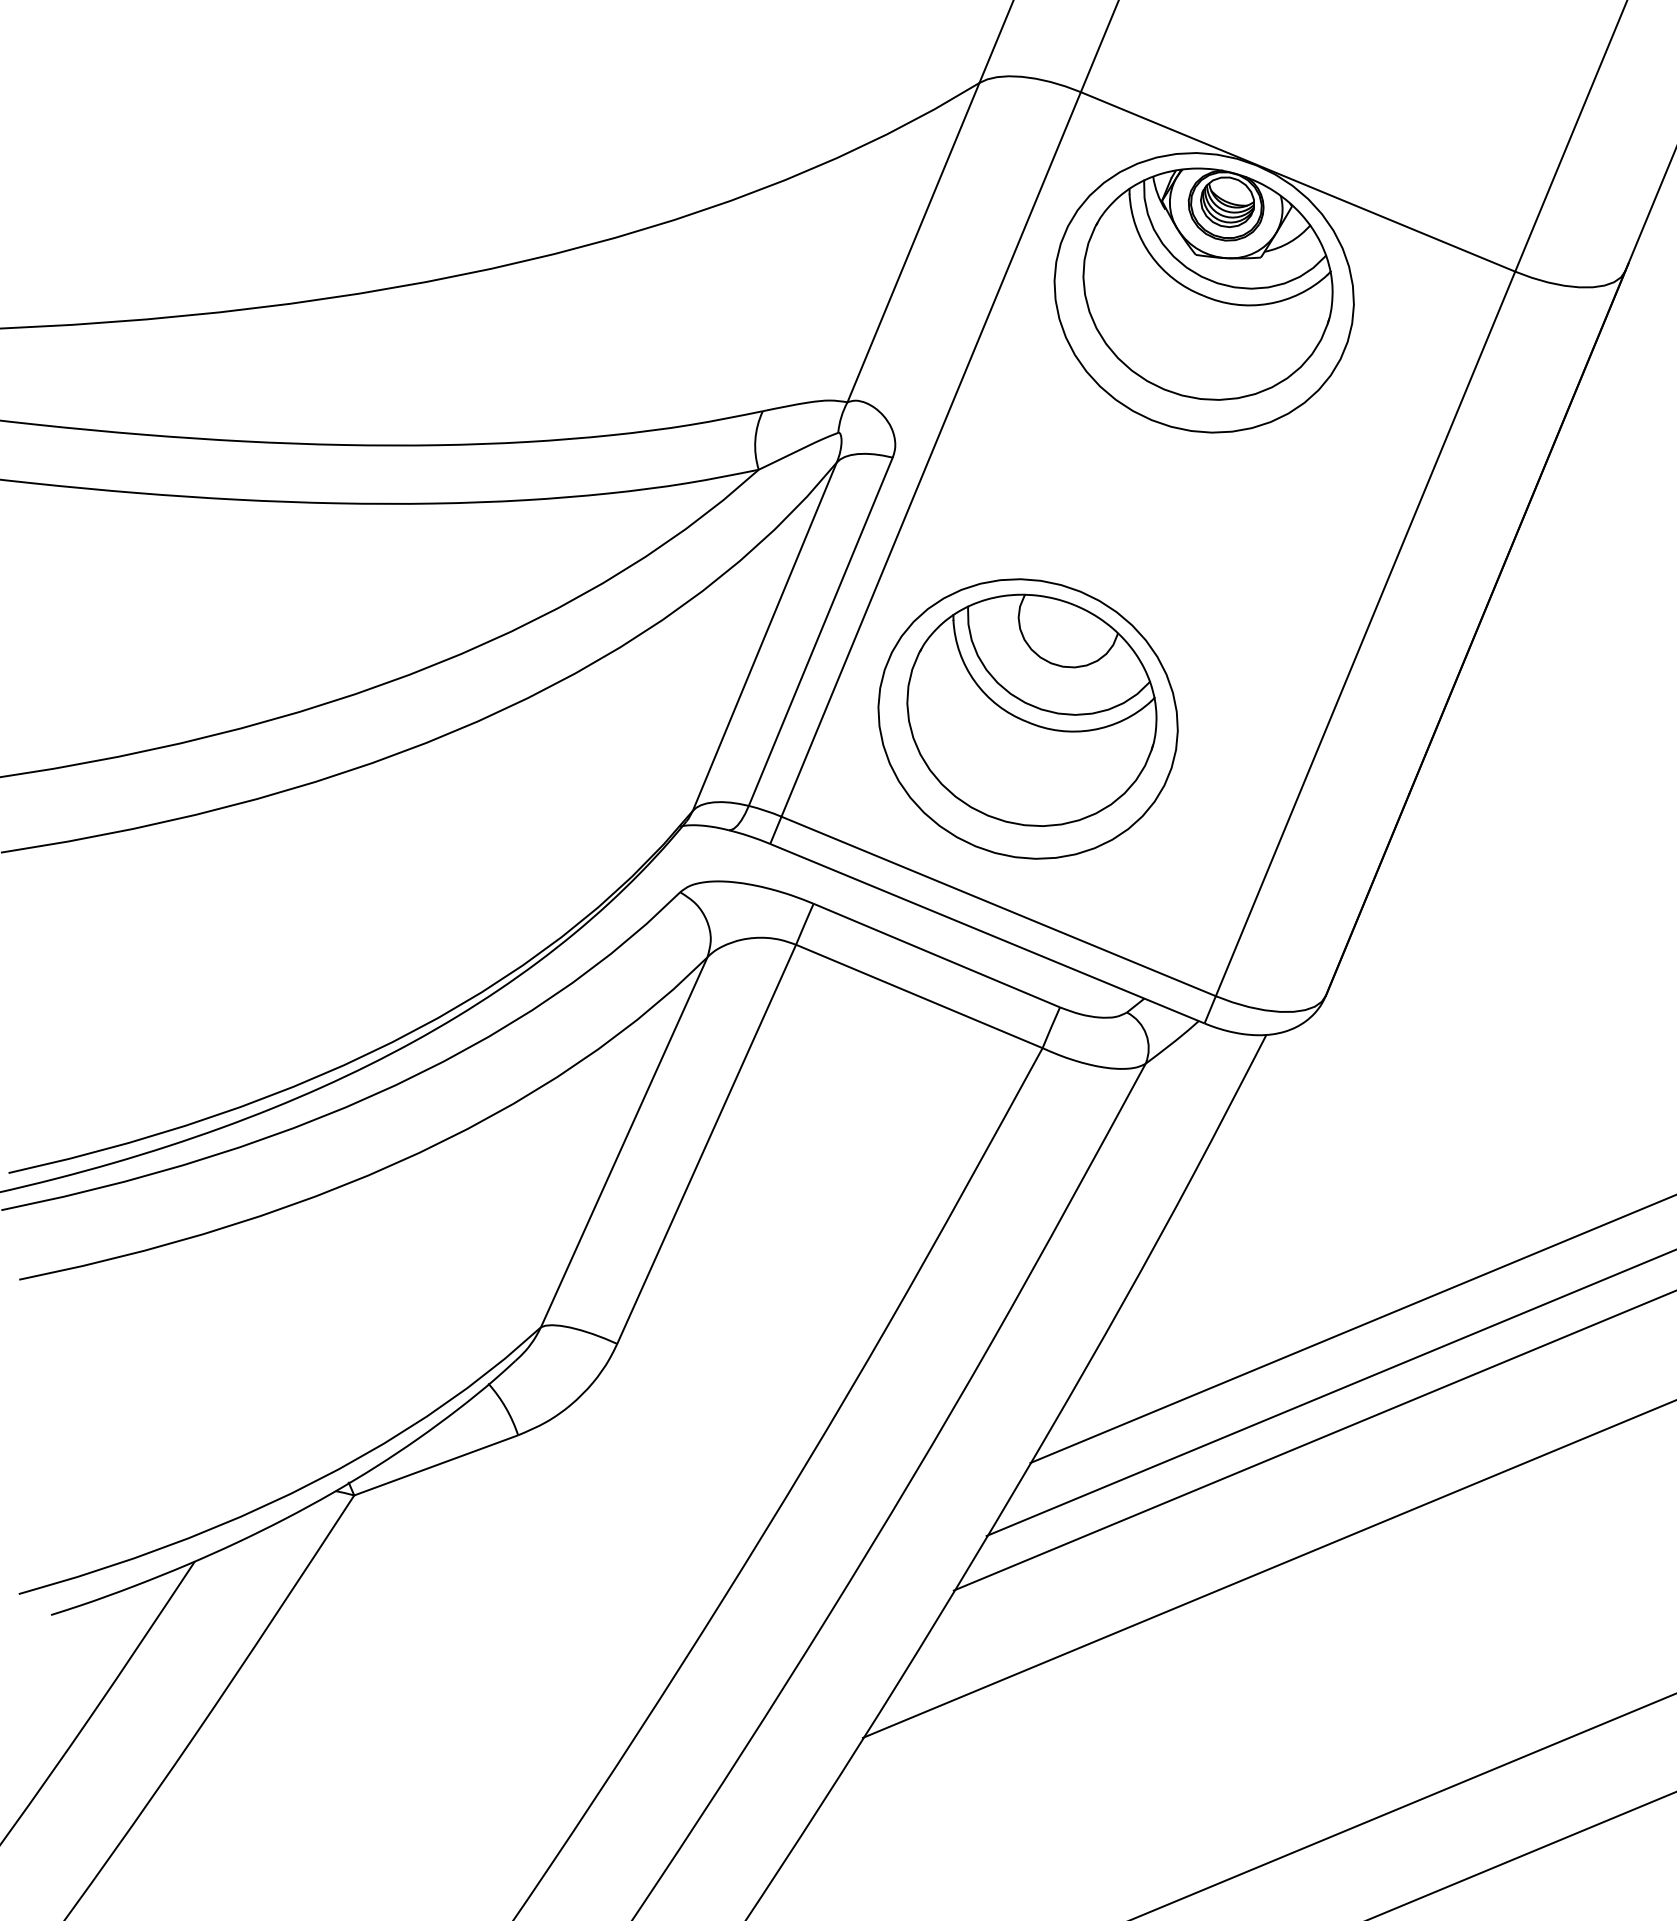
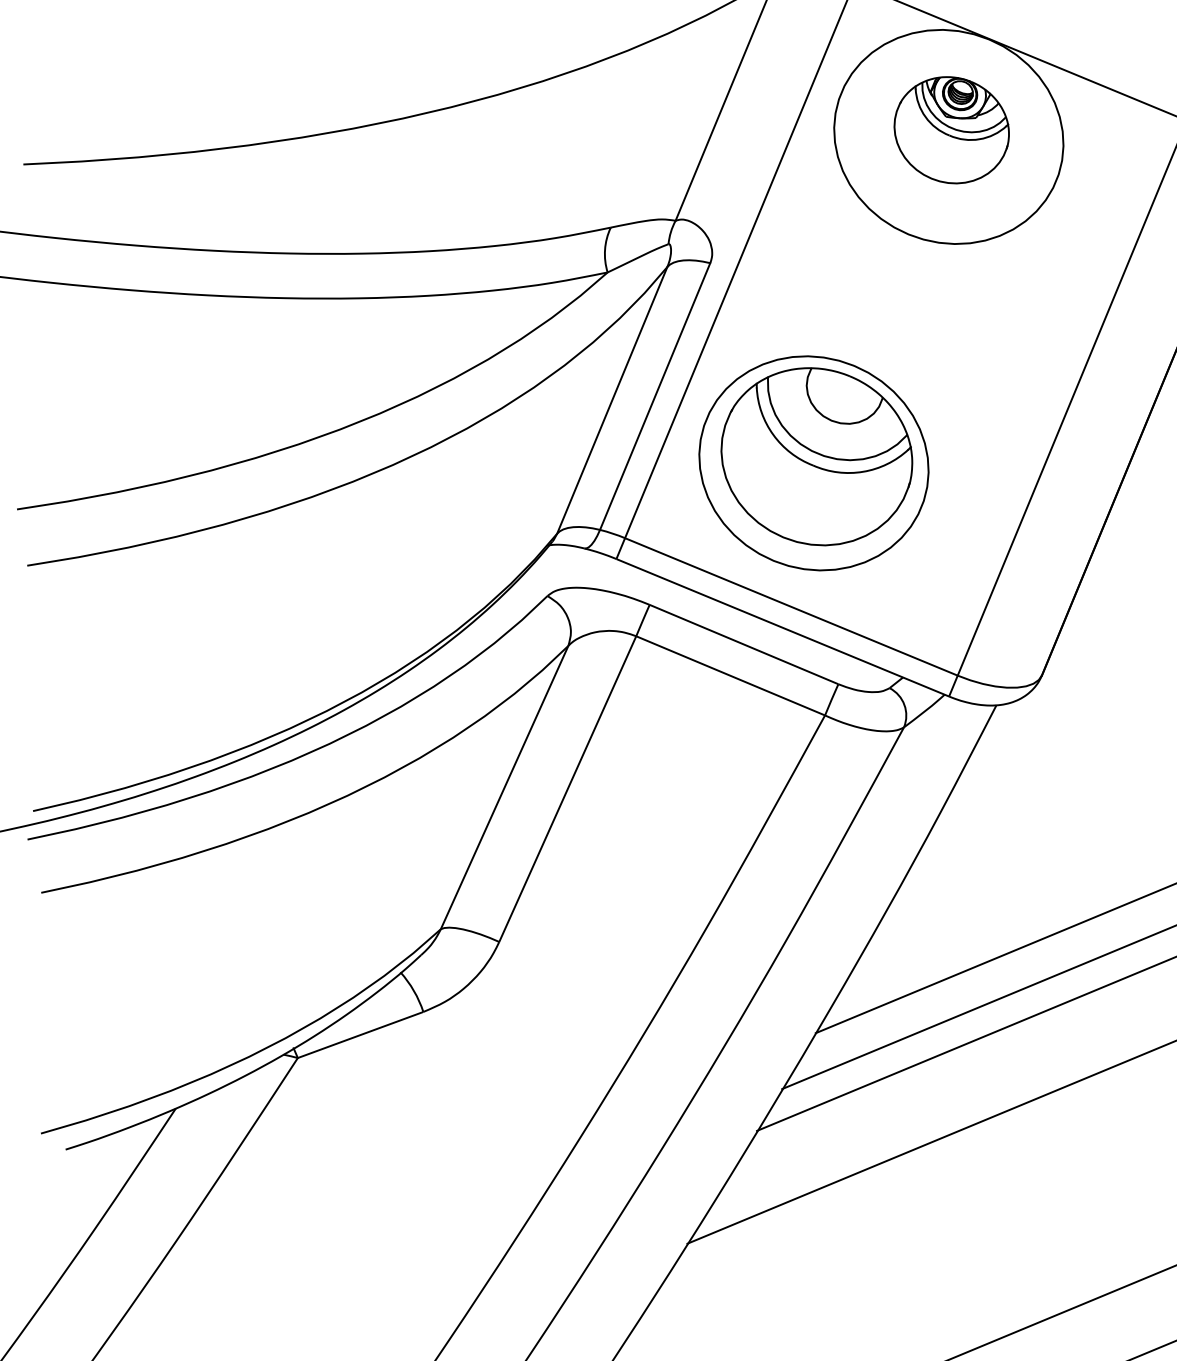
part: (1207, 283) -> (951, 129), size x0.6

